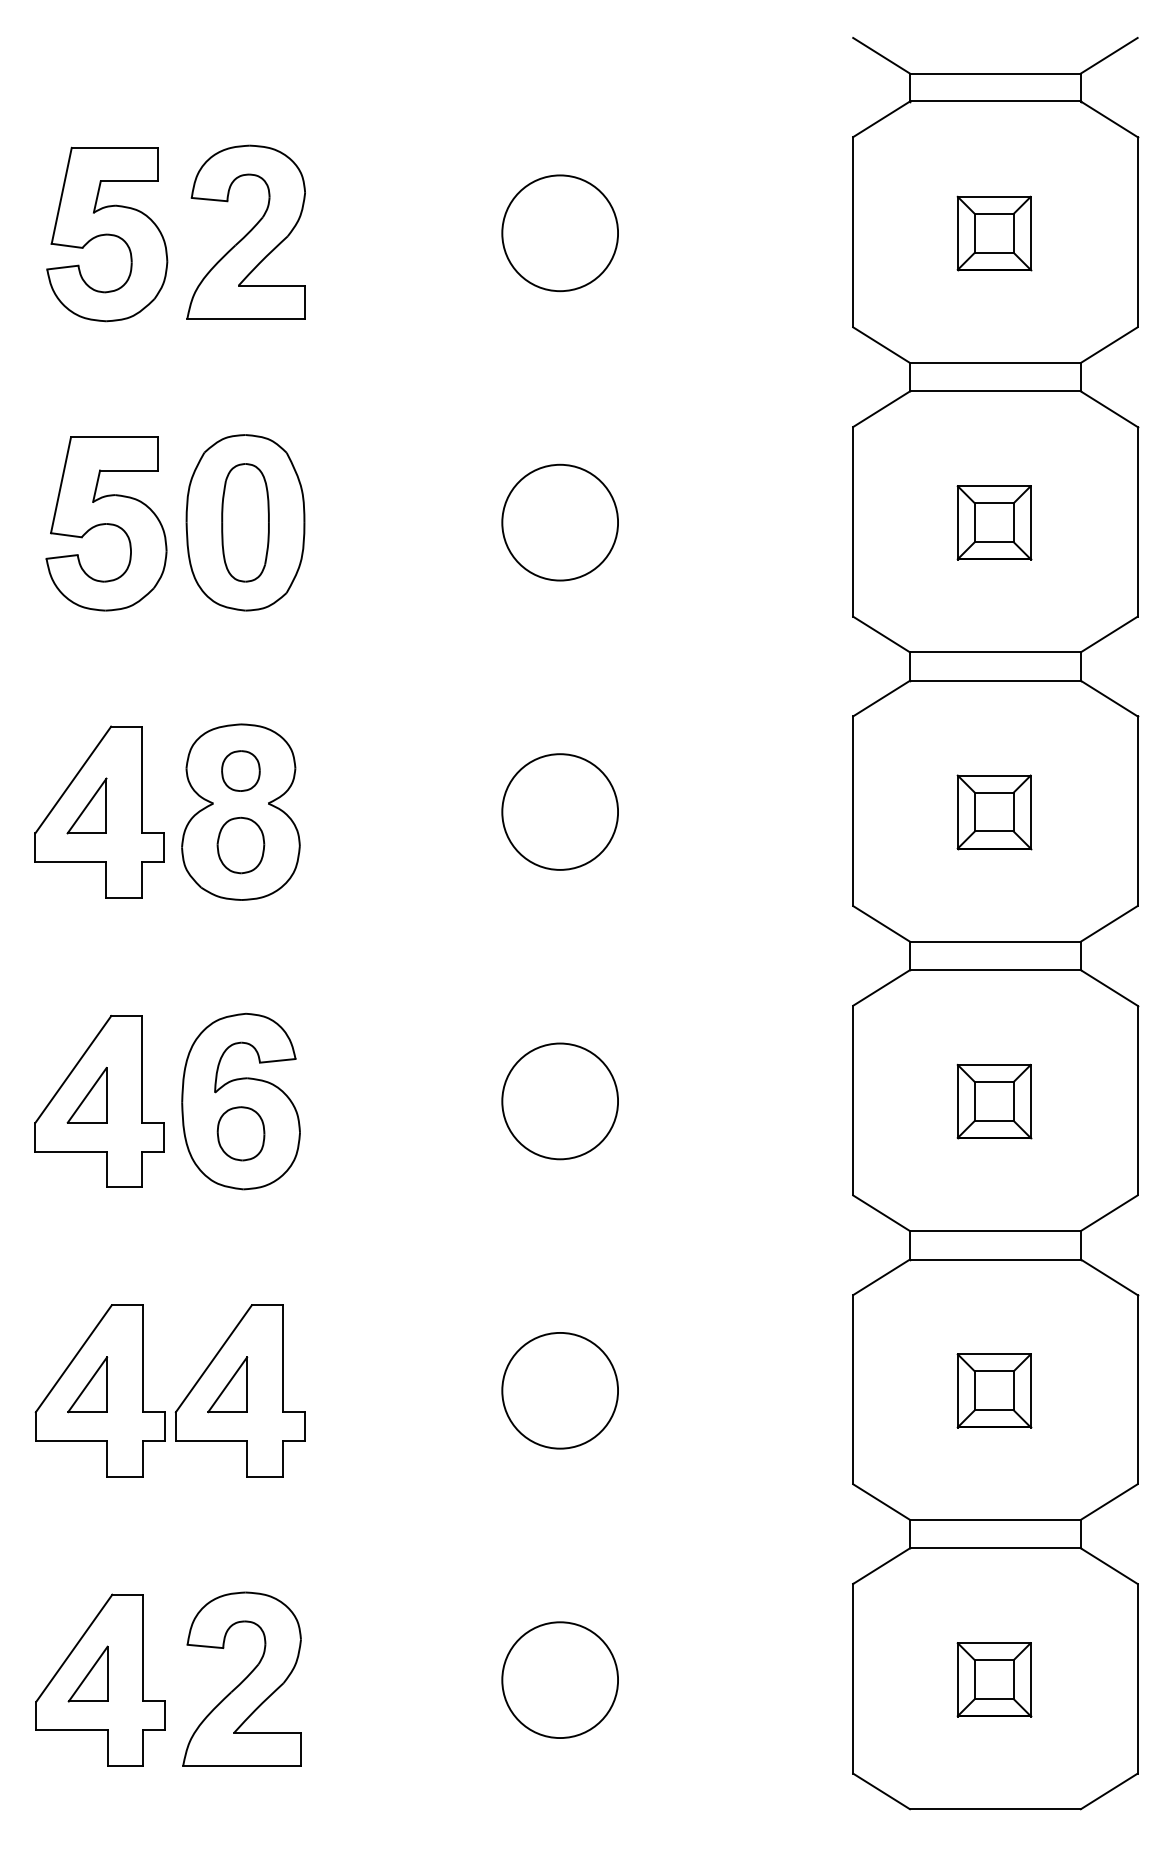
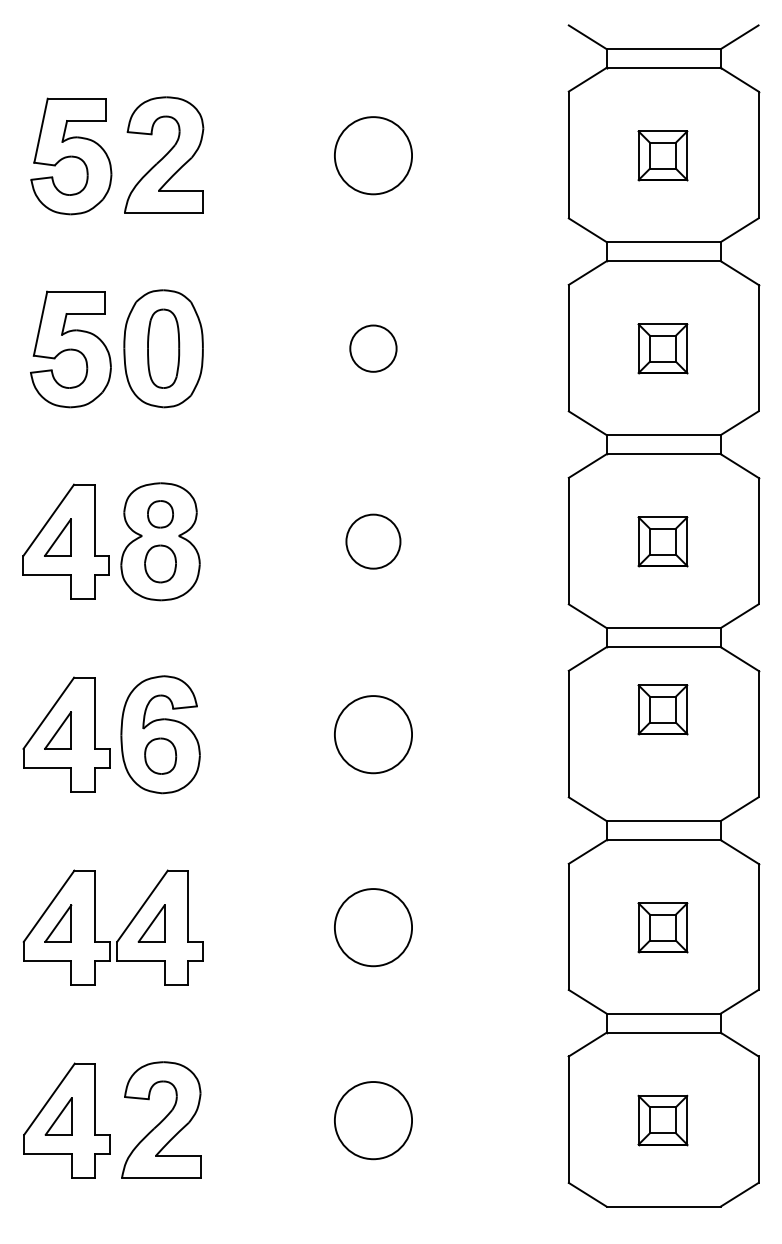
circle: (560, 522) -> (373, 348), size x0.6
circle: (560, 811) -> (373, 541), size x0.7
part: (993, 1101) -> (662, 709), moved

